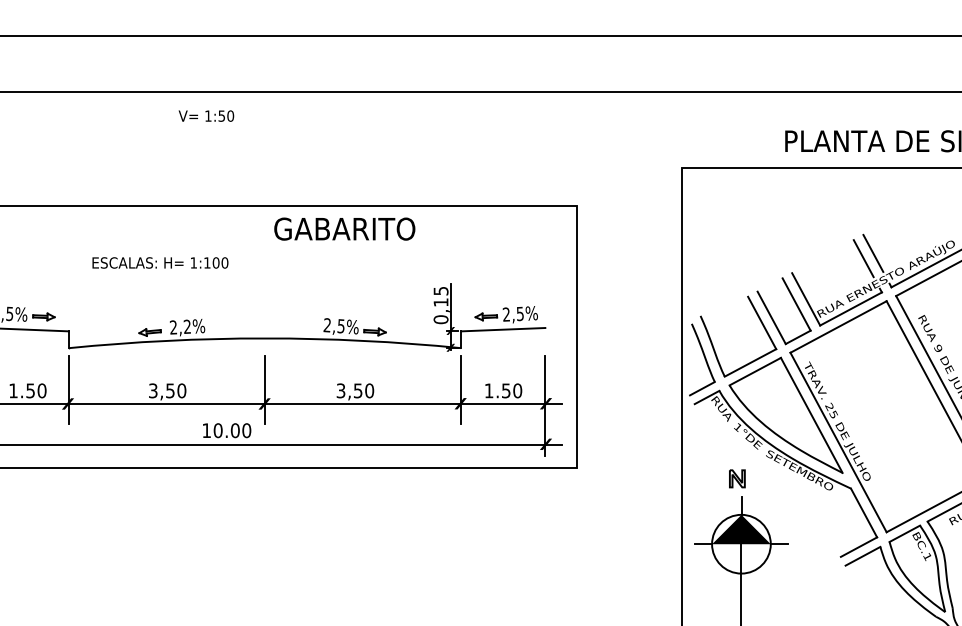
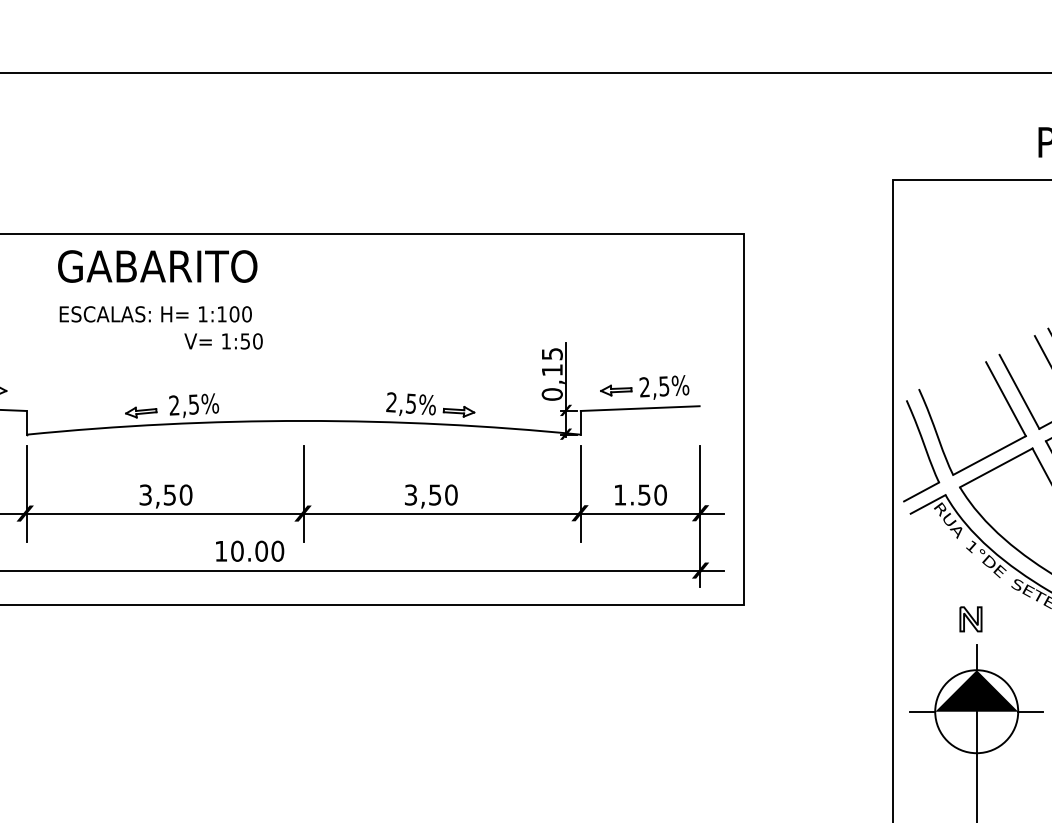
text: (206, 115) -> (223, 340), moved
text: (344, 228) -> (157, 265), moved
text: (186, 326) -> (192, 404), 2,2% -> 2,5%

